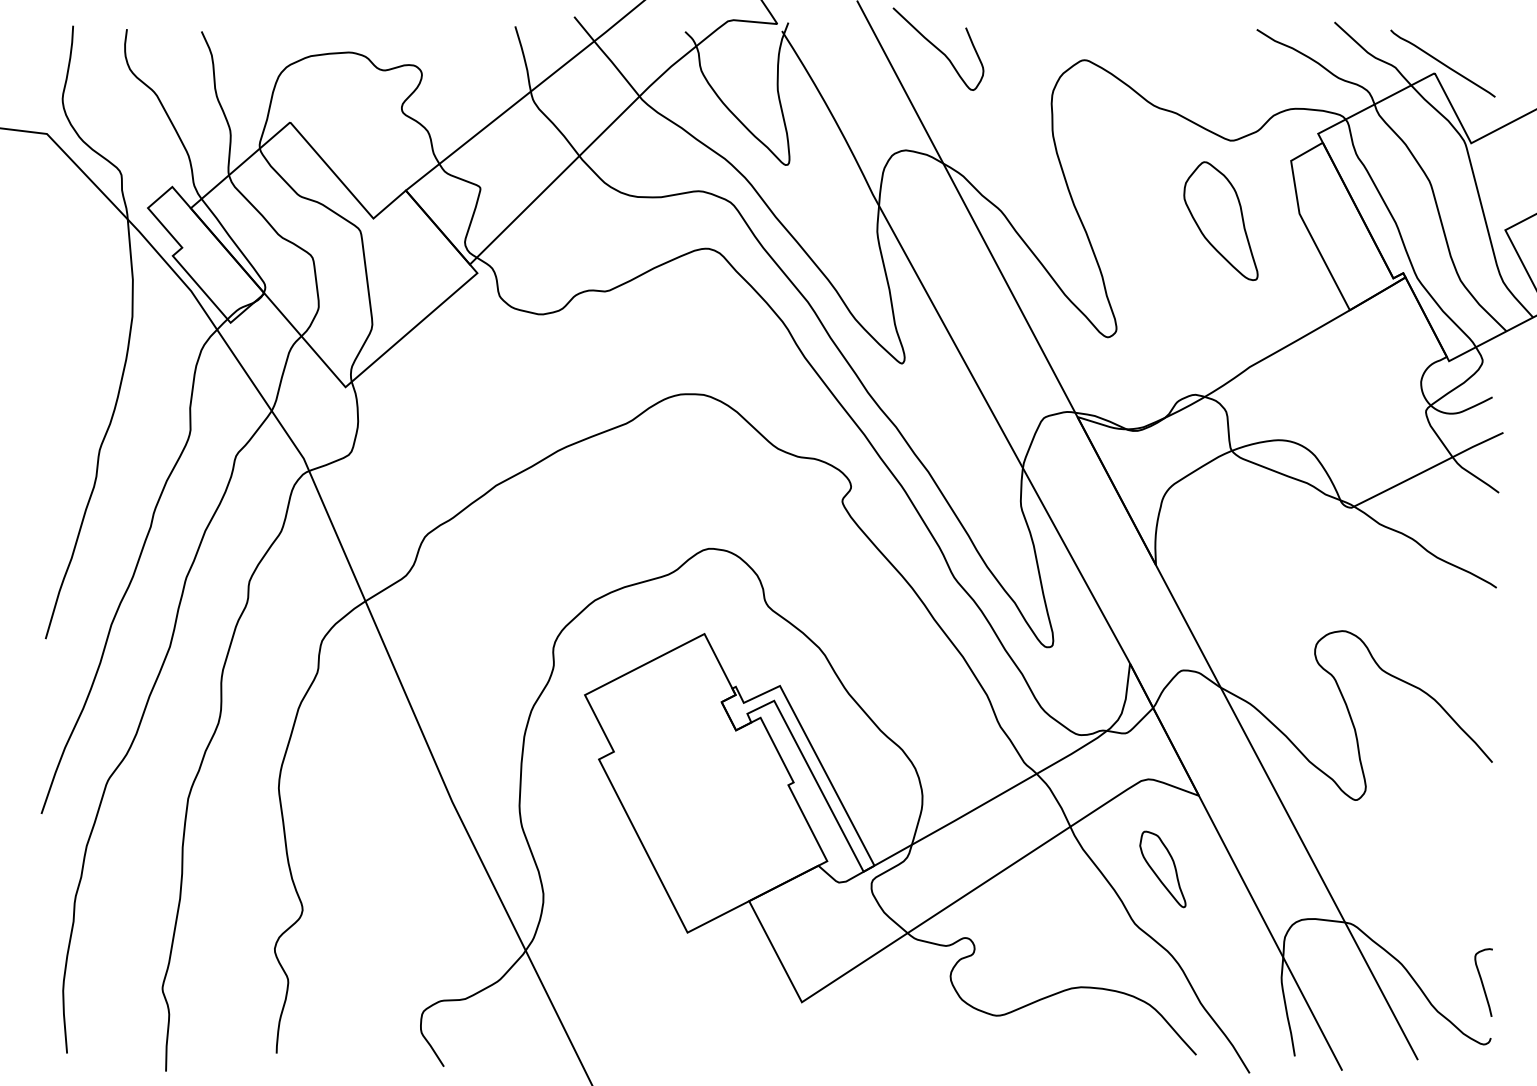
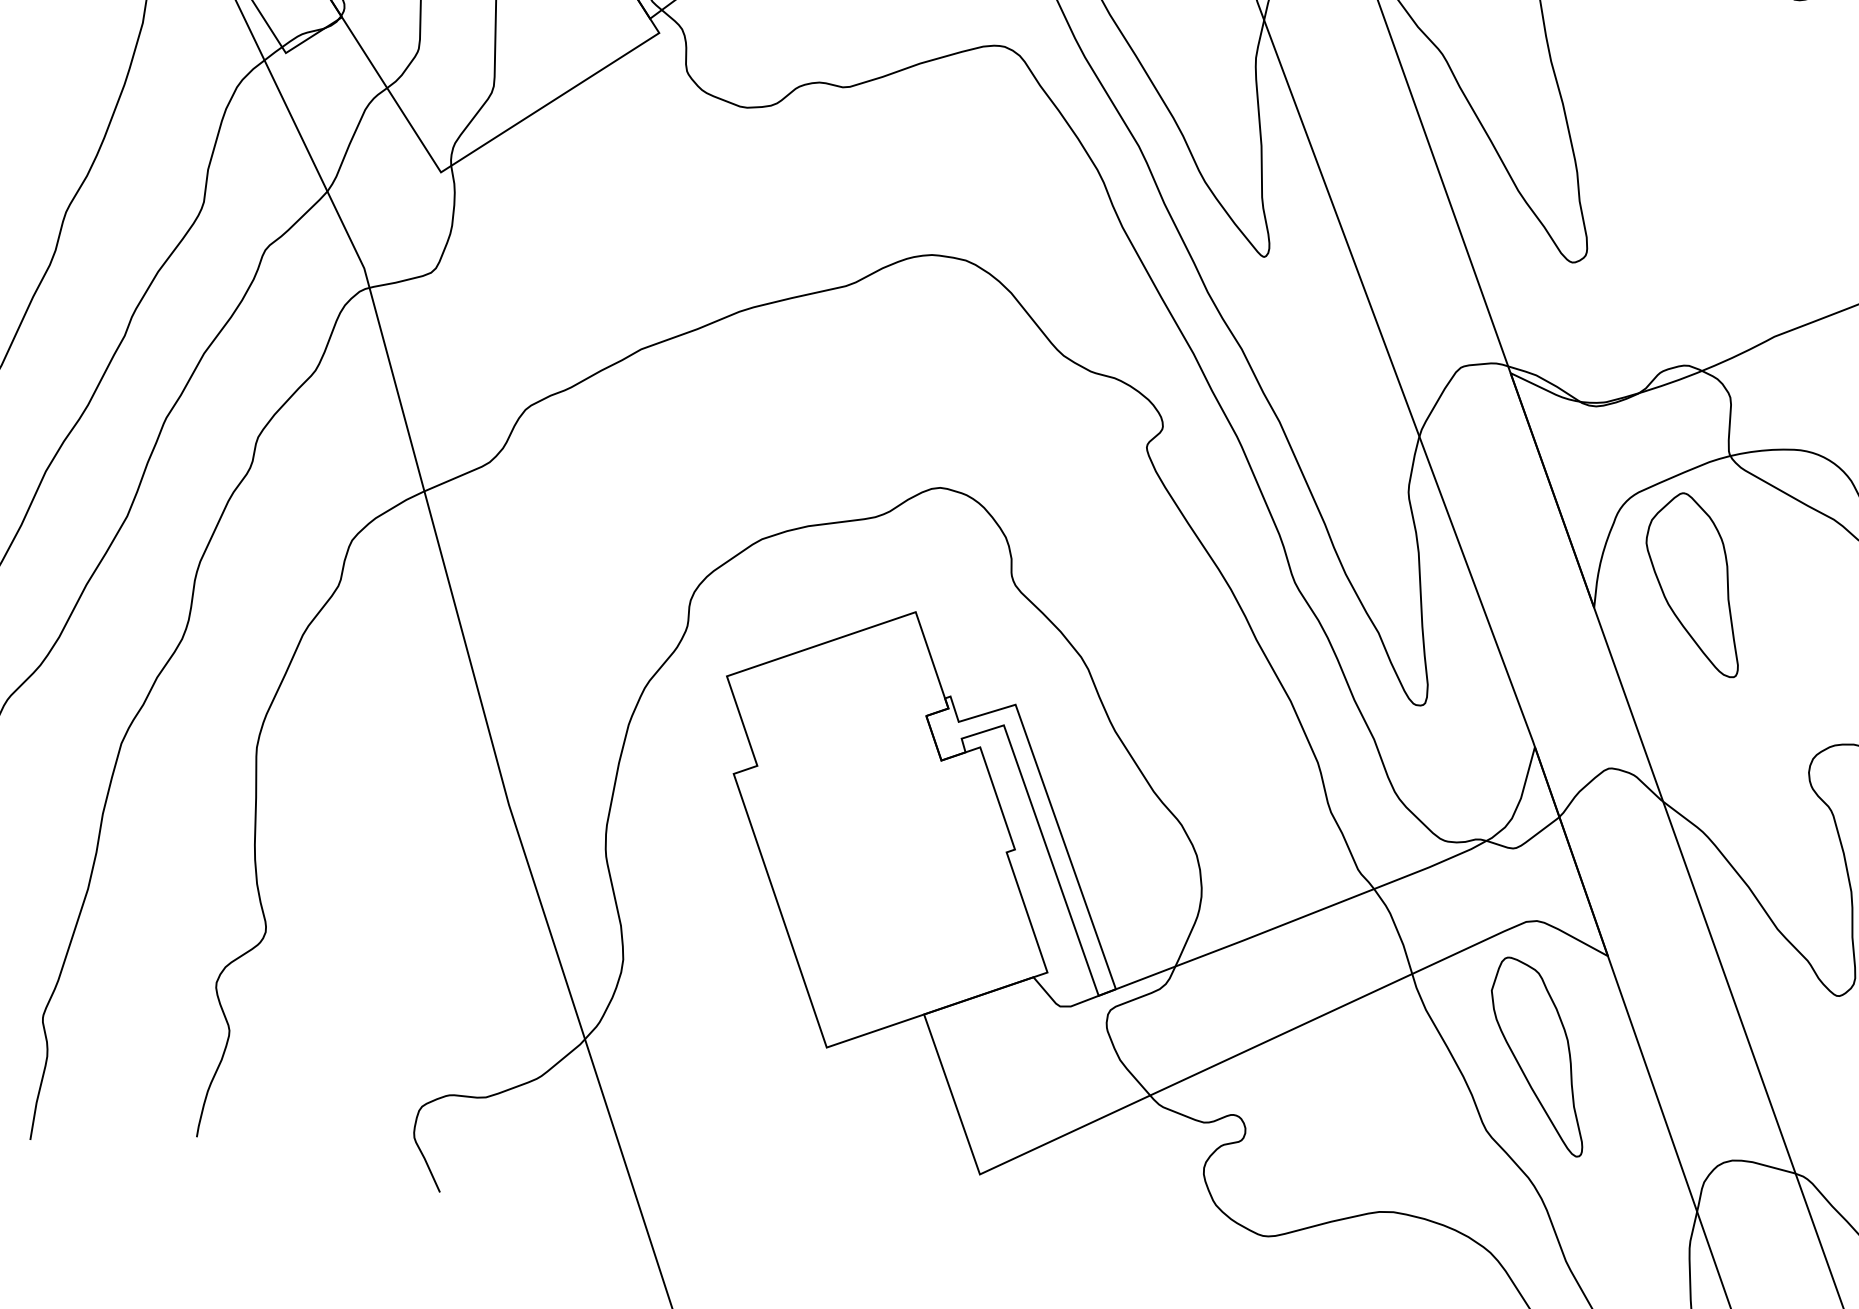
part: (1220, 220) -> (1694, 582), moved
part: (1162, 869) -> (1538, 1056), size x1.67

